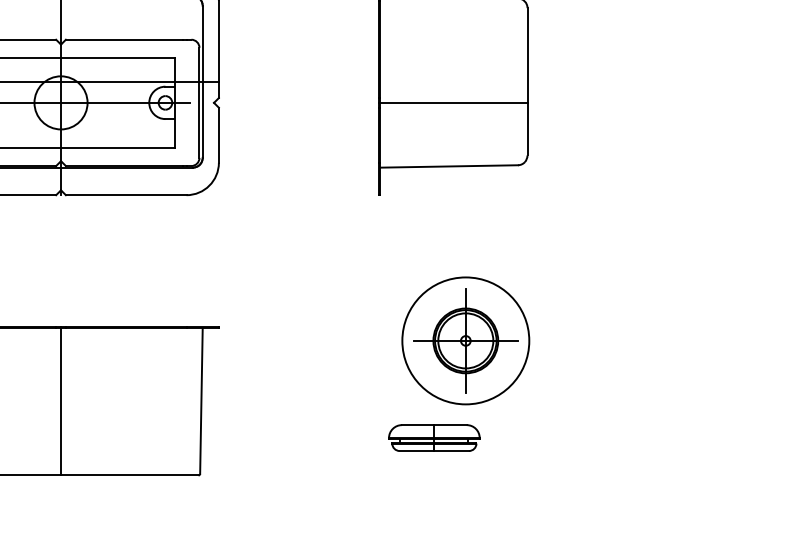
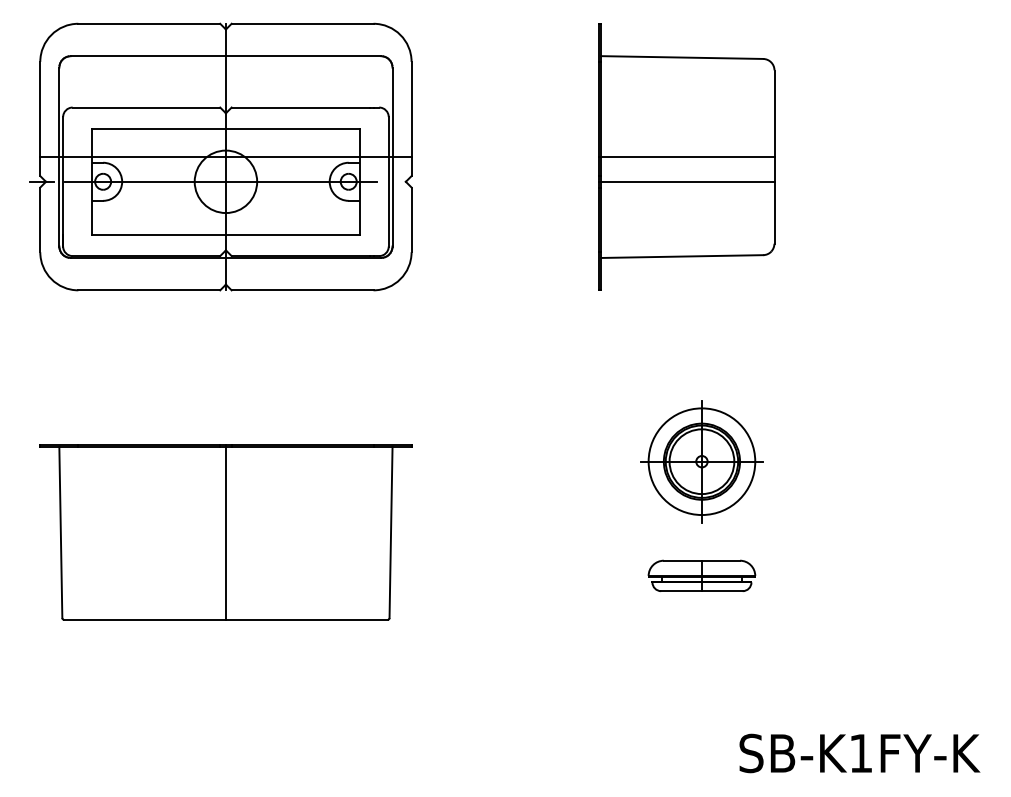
line: (452, 82) -> (686, 157), added
circle: (465, 340) -> (701, 461), size x0.71
part: (433, 437) -> (701, 575), moved

